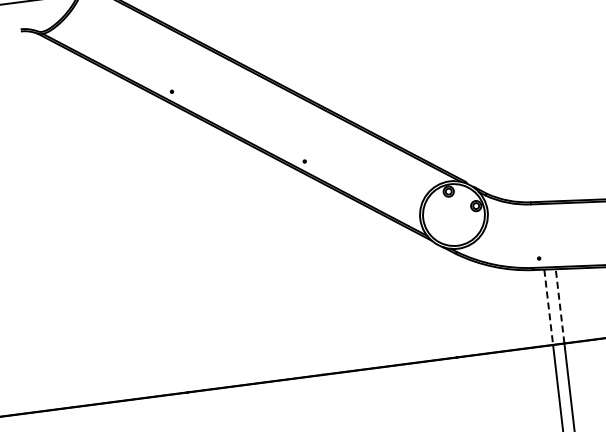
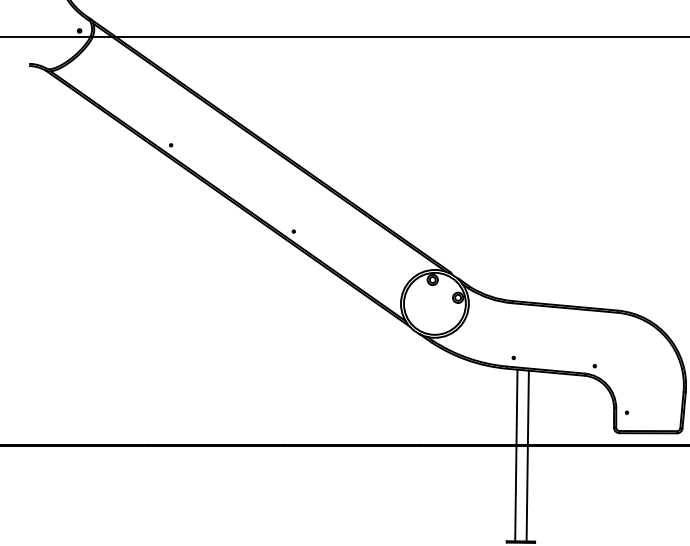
line: (560, 305) -> (528, 407), dashed -> solid
line: (548, 307) -> (516, 407), dashed -> solid

